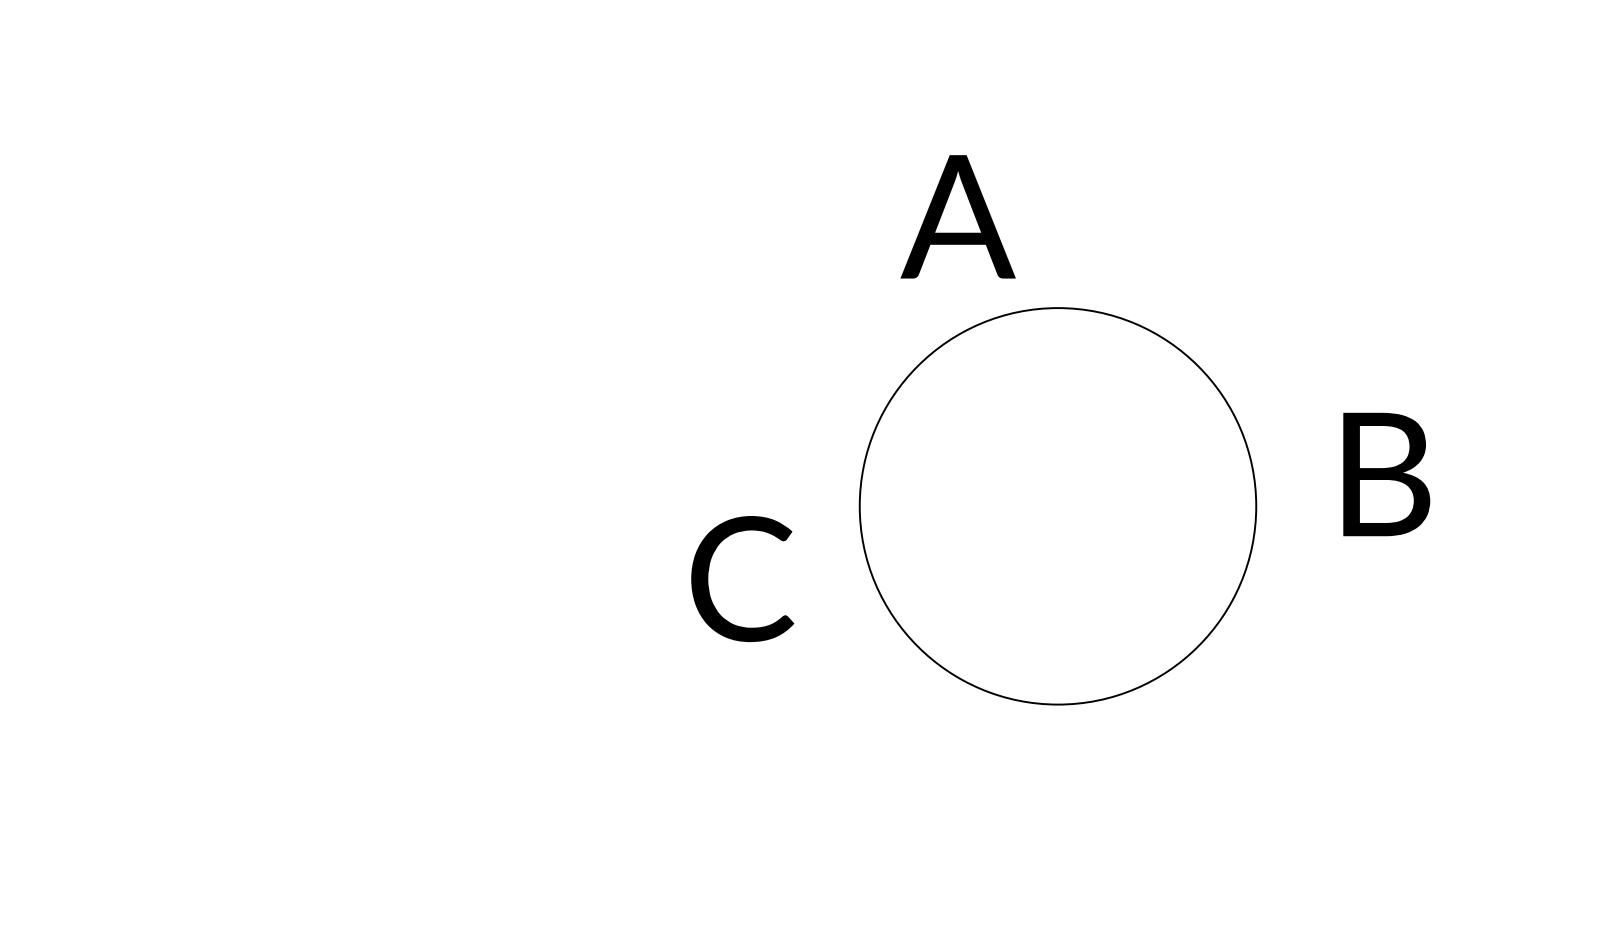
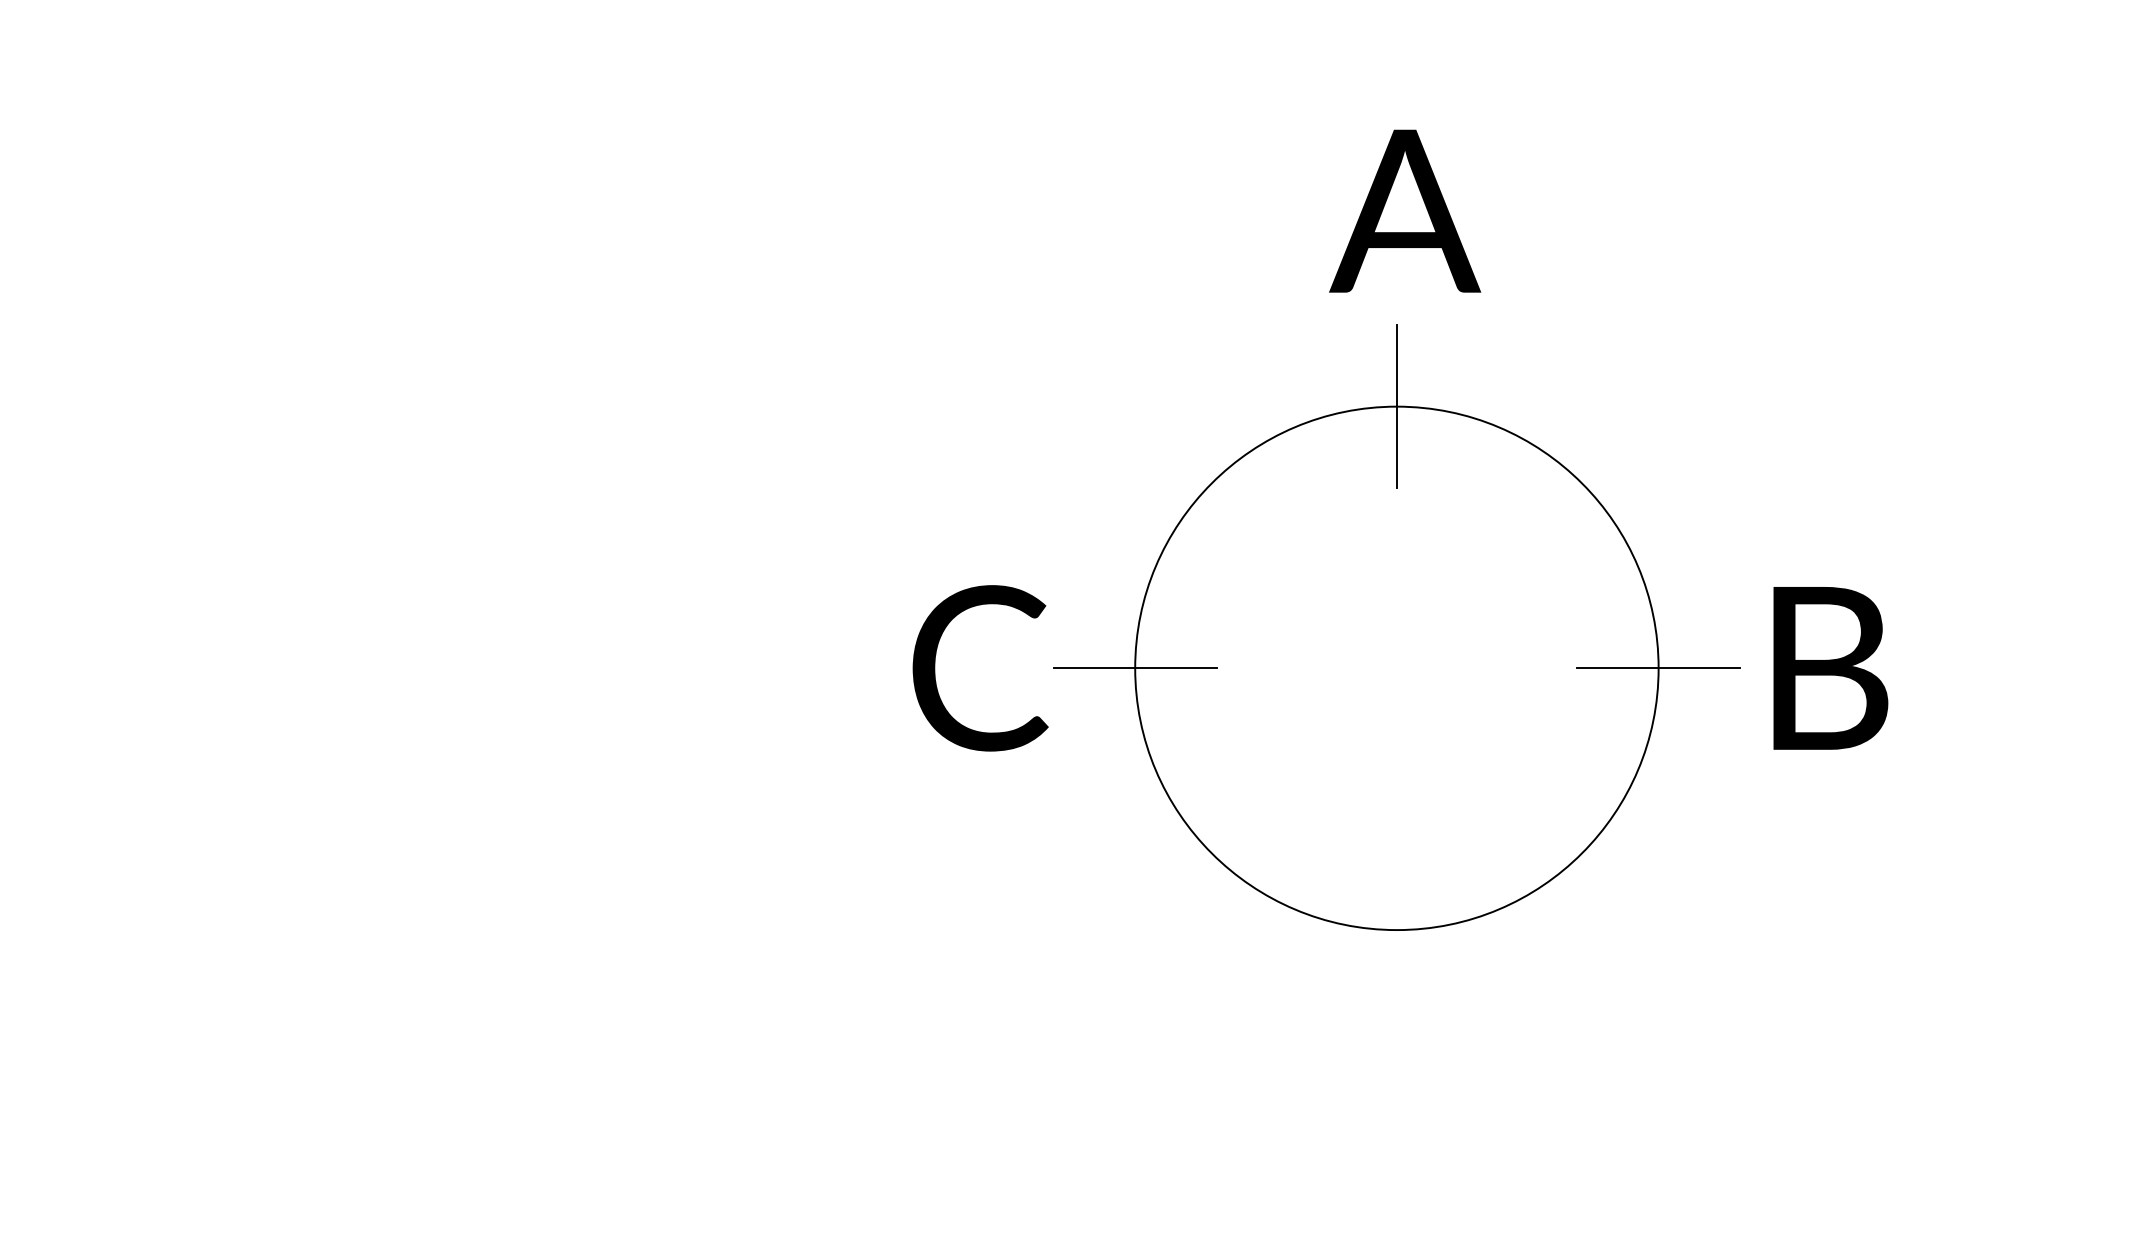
text: (958, 216) -> (1405, 210), moved
line: (1057, 307) -> (1396, 406), added
text: (1386, 474) -> (1830, 668), moved
line: (859, 506) -> (1134, 668), added
line: (1256, 506) -> (1658, 668), added
text: (742, 579) -> (980, 668), moved

